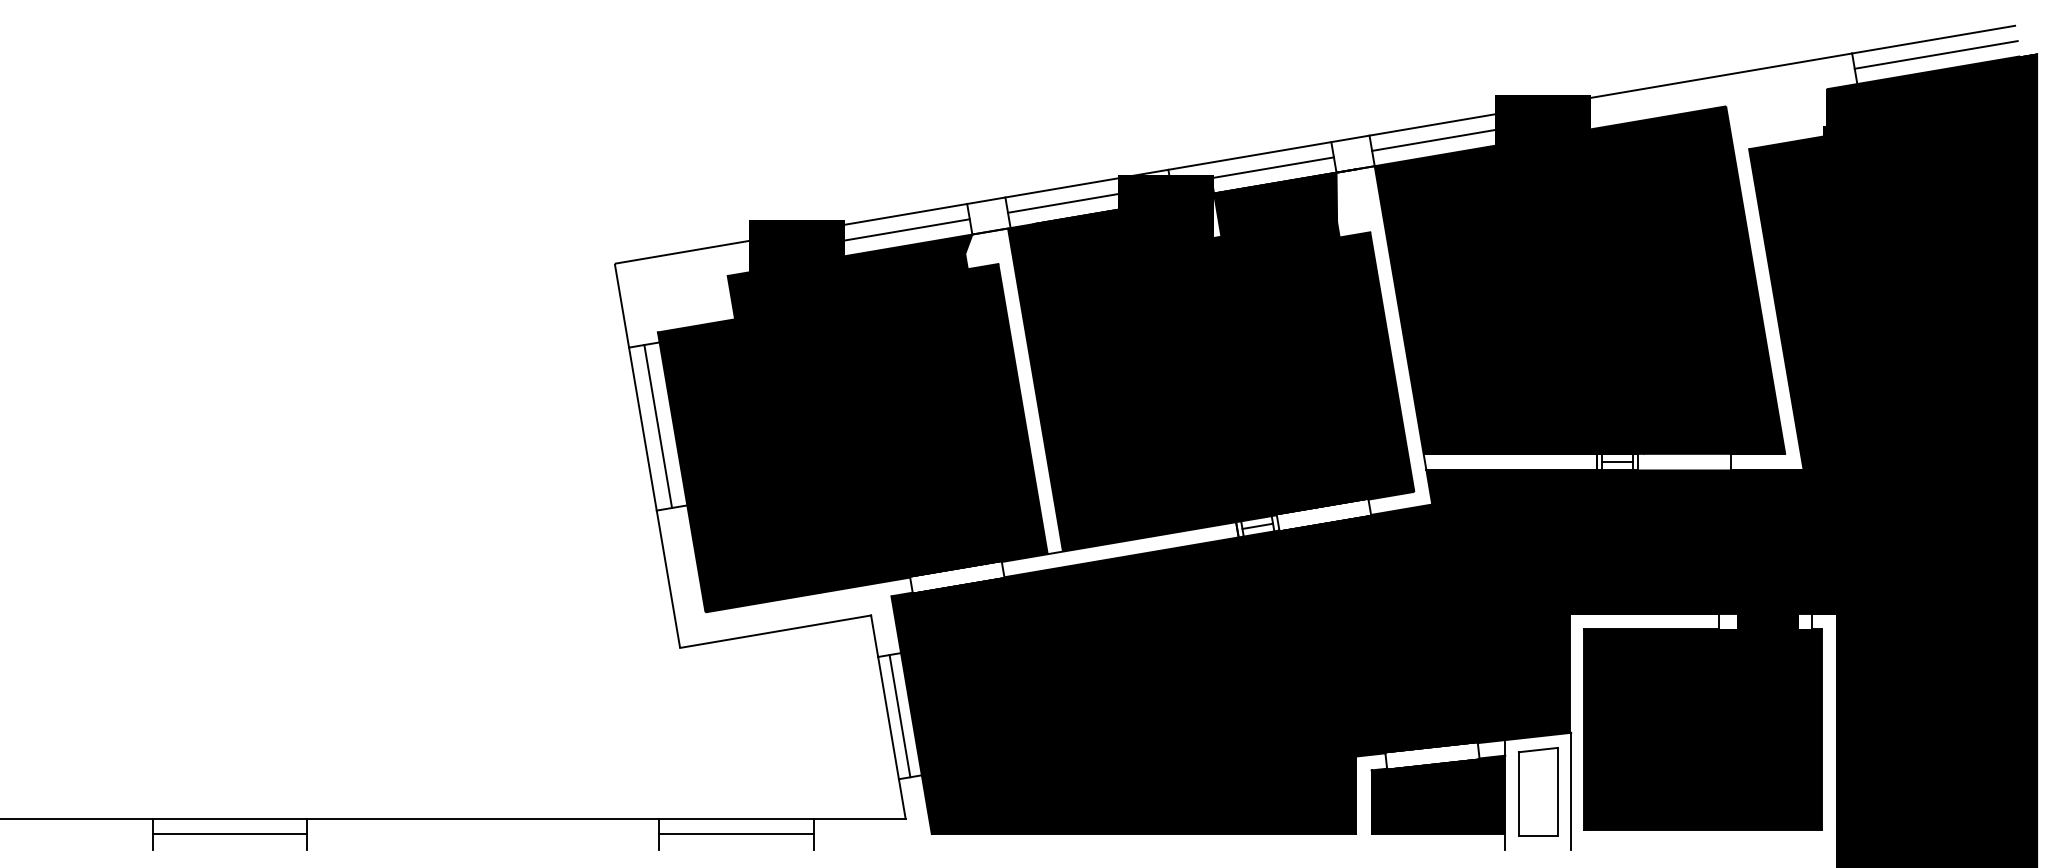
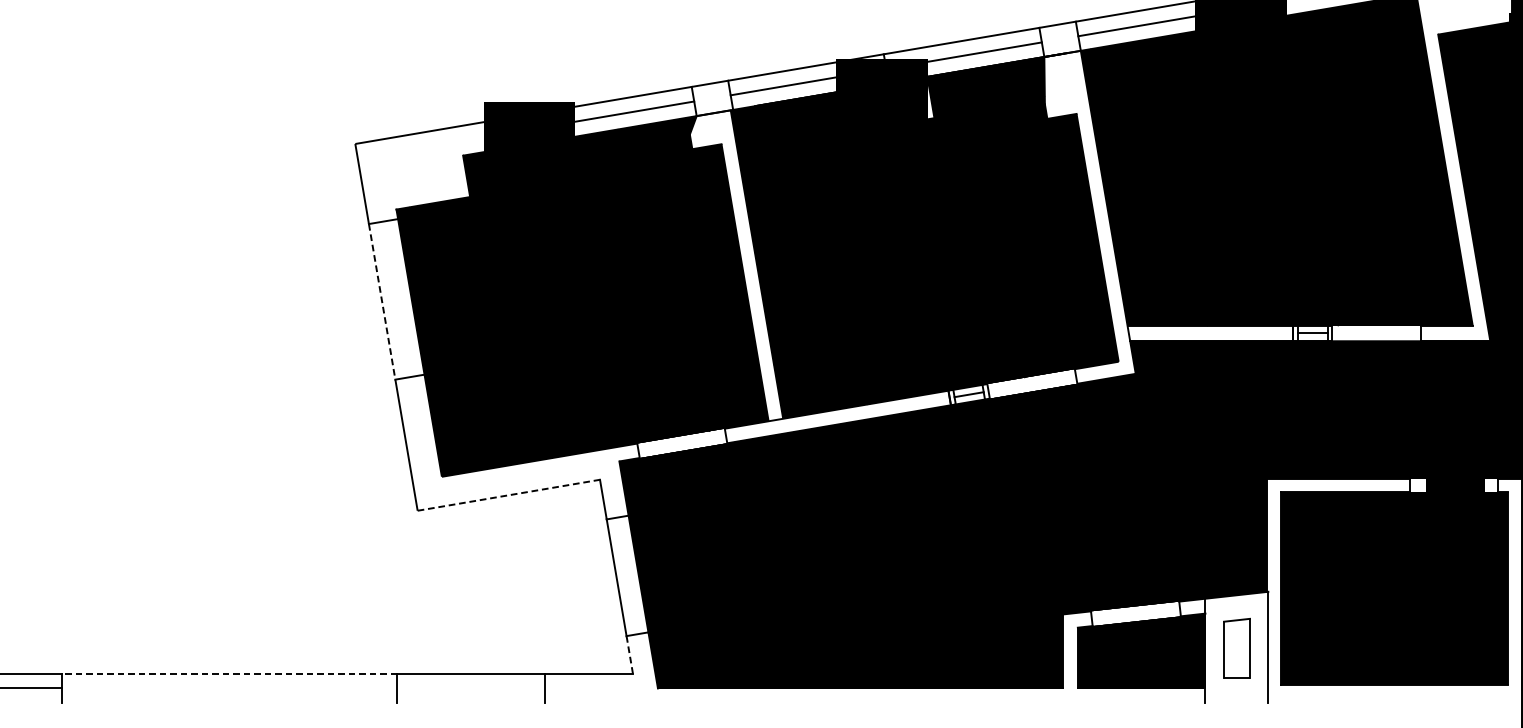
line: (658, 426) -> (397, 299), removed
line: (642, 429) -> (381, 302), solid -> dashed
line: (775, 631) -> (508, 495), solid -> dashed
line: (899, 716) -> (627, 576), removed
part: (1538, 791) -> (1237, 647), size x0.7
line: (902, 798) -> (629, 654), solid -> dashed
line: (483, 818) -> (229, 673), solid -> dashed
line: (735, 834) -> (470, 688), removed

